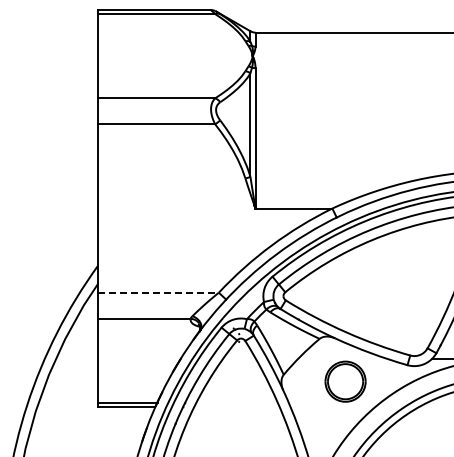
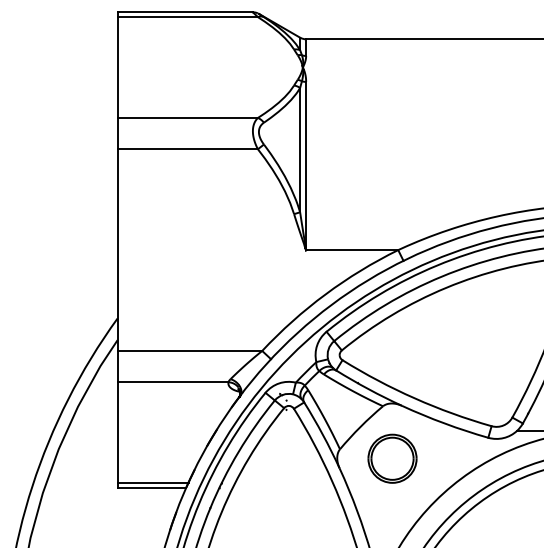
line: (158, 292) -> (189, 350), dashed -> solid
part: (345, 381) -> (392, 458), moved

